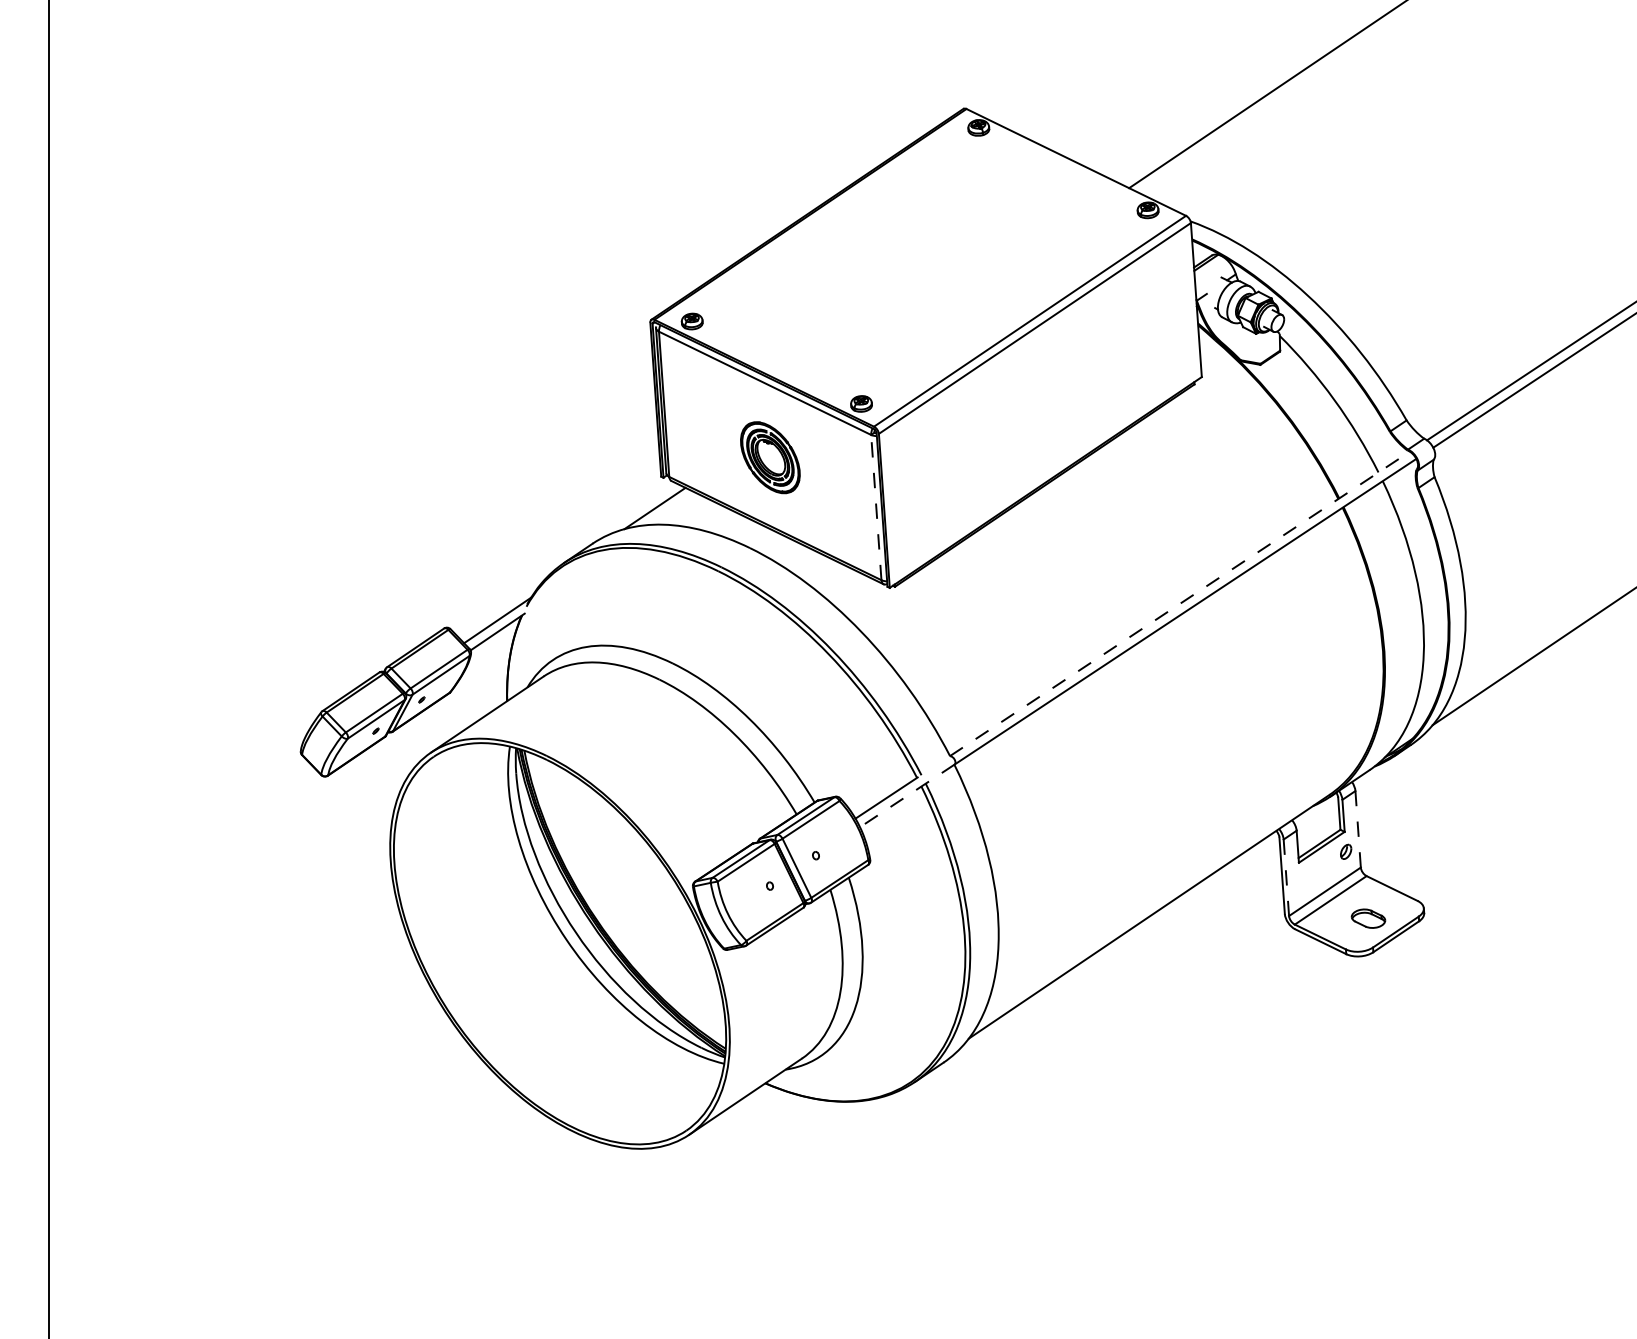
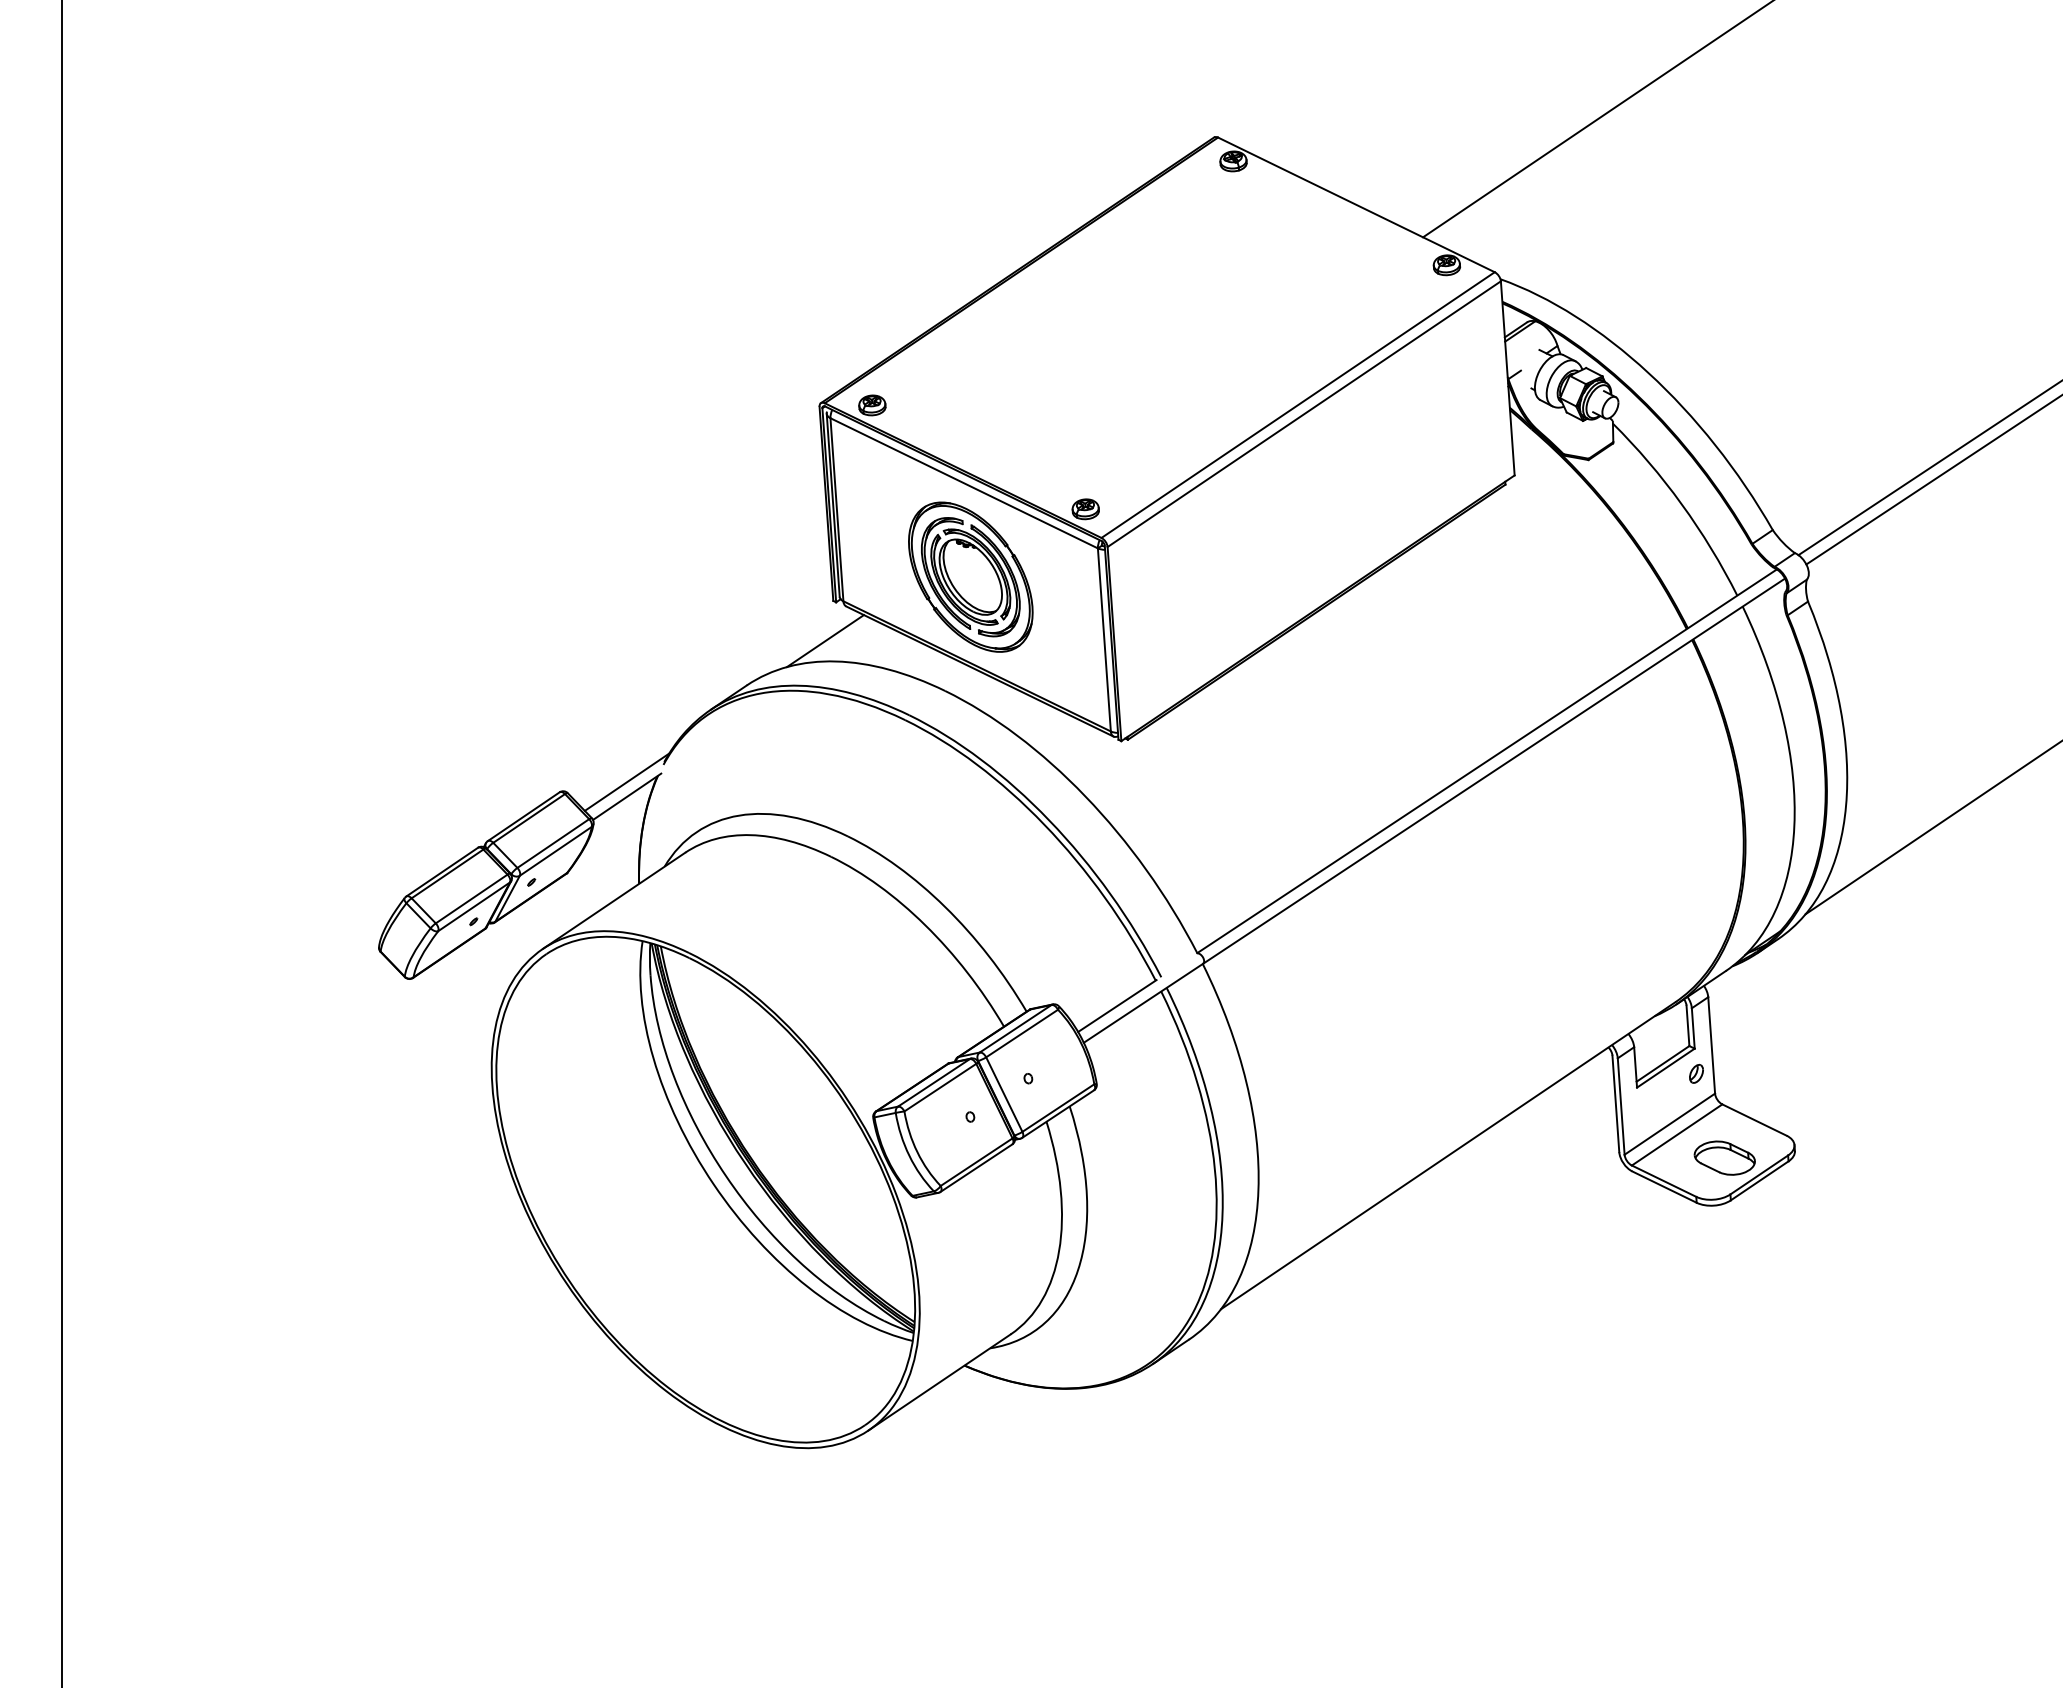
part: (770, 457) -> (970, 576), size x1.67
line: (876, 507) -> (1104, 639), dashed -> solid
line: (1180, 604) -> (1487, 761), dashed -> solid
line: (907, 796) -> (1143, 1003), dashed -> solid
line: (1358, 828) -> (1711, 1044), dashed -> solid
line: (1286, 878) -> (1621, 1107), dashed -> solid
part: (1368, 918) -> (1724, 1157), size x1.43

